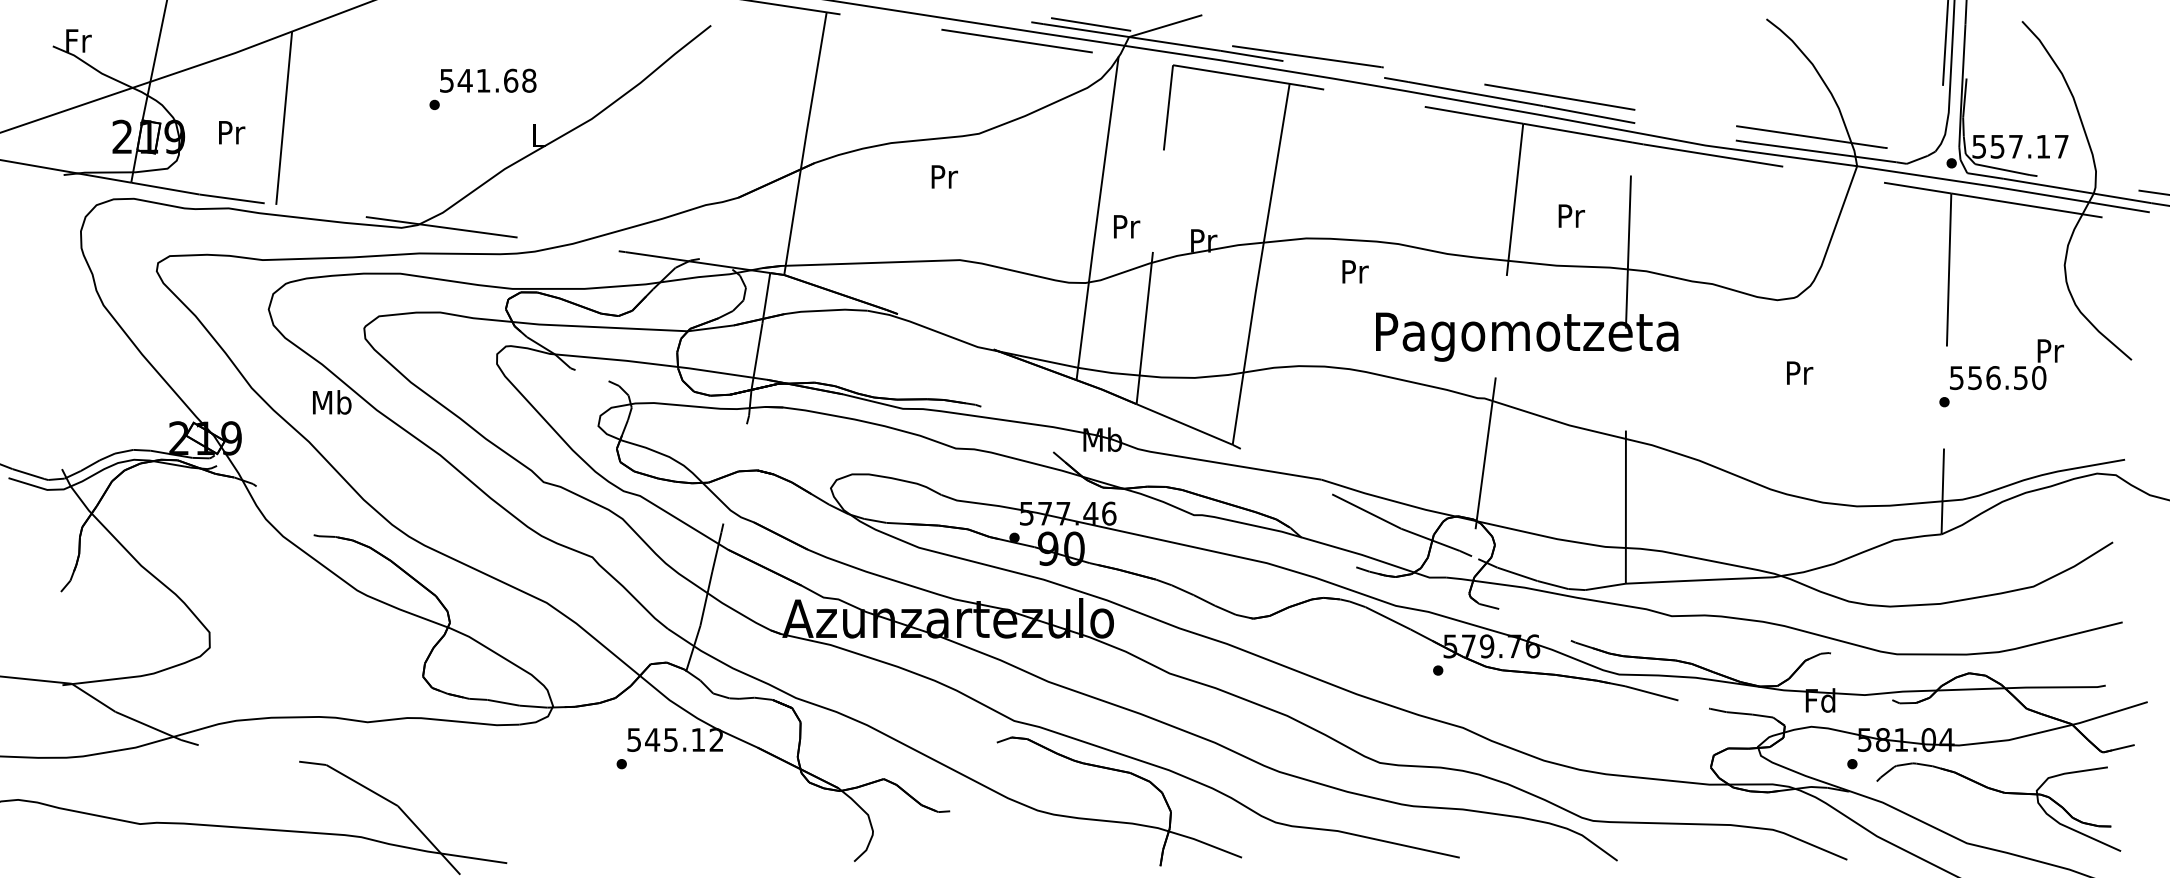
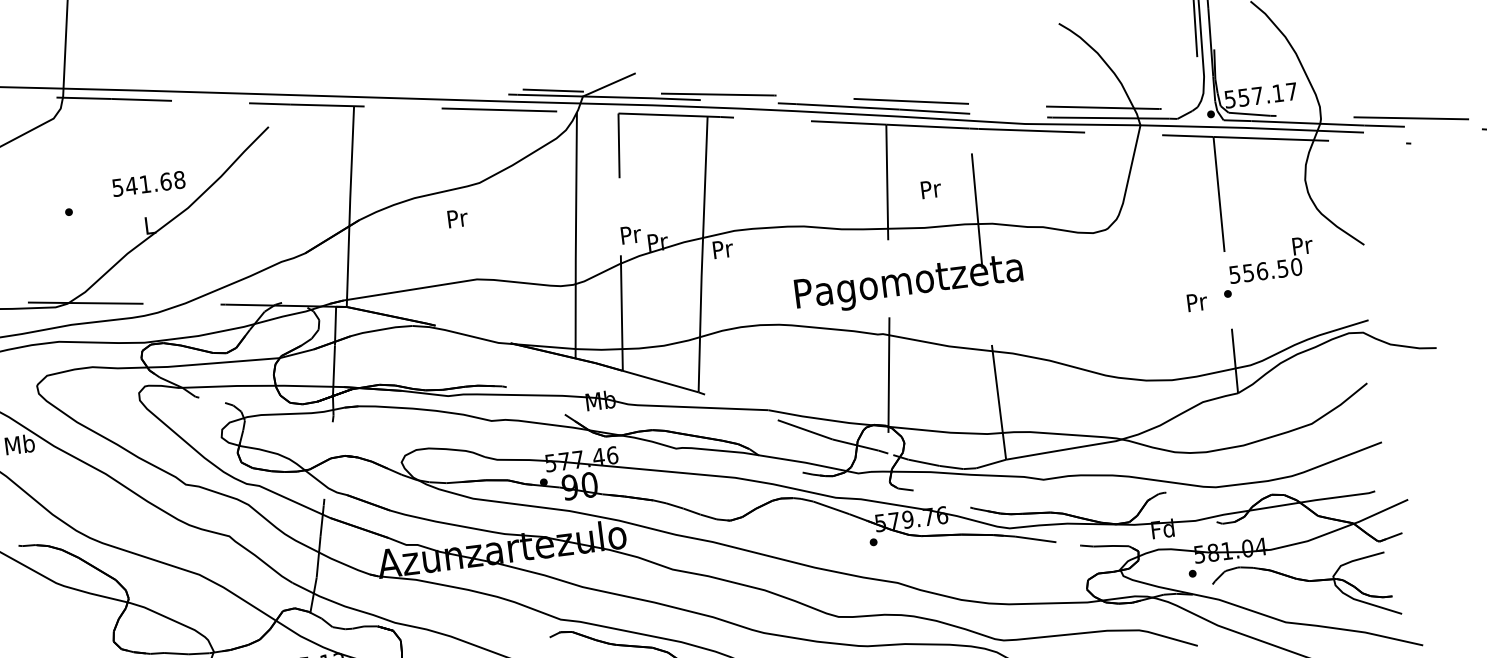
text: (488, 80) -> (149, 183), moved
text: (1127, 226) -> (631, 234), moved
text: (1355, 271) -> (723, 249), moved
text: (1800, 372) -> (1197, 301), moved

